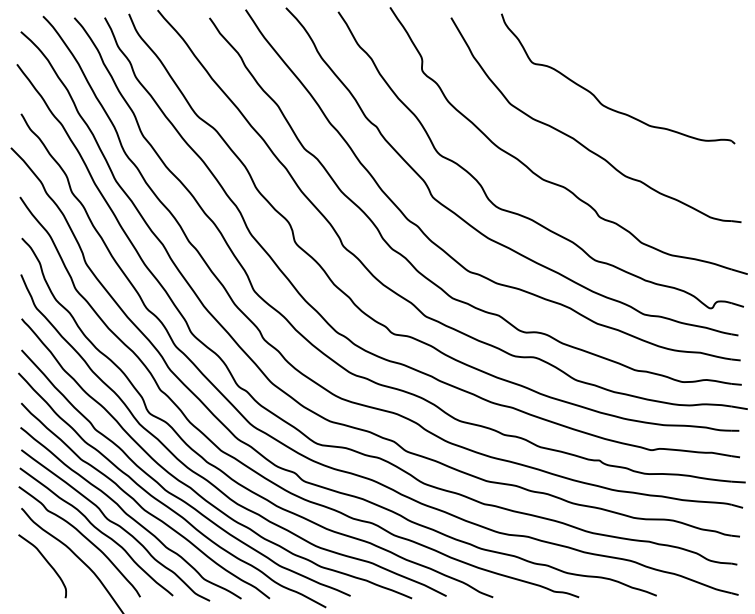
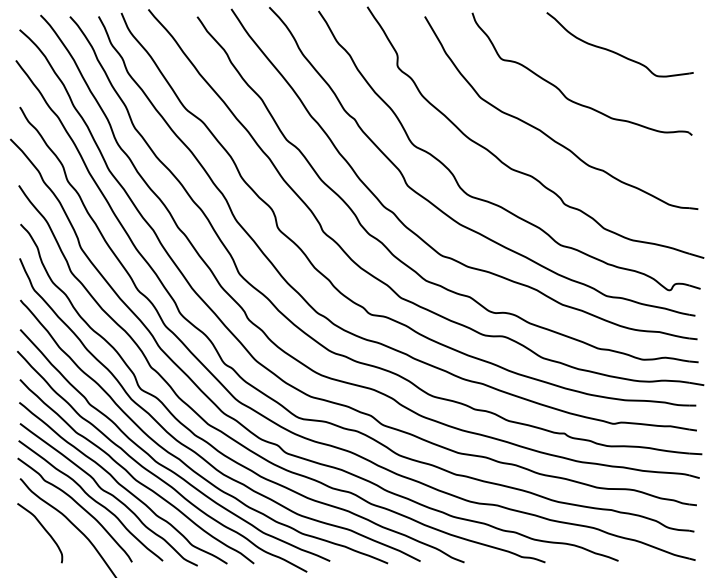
part: (654, 55) -> (616, 52), added

